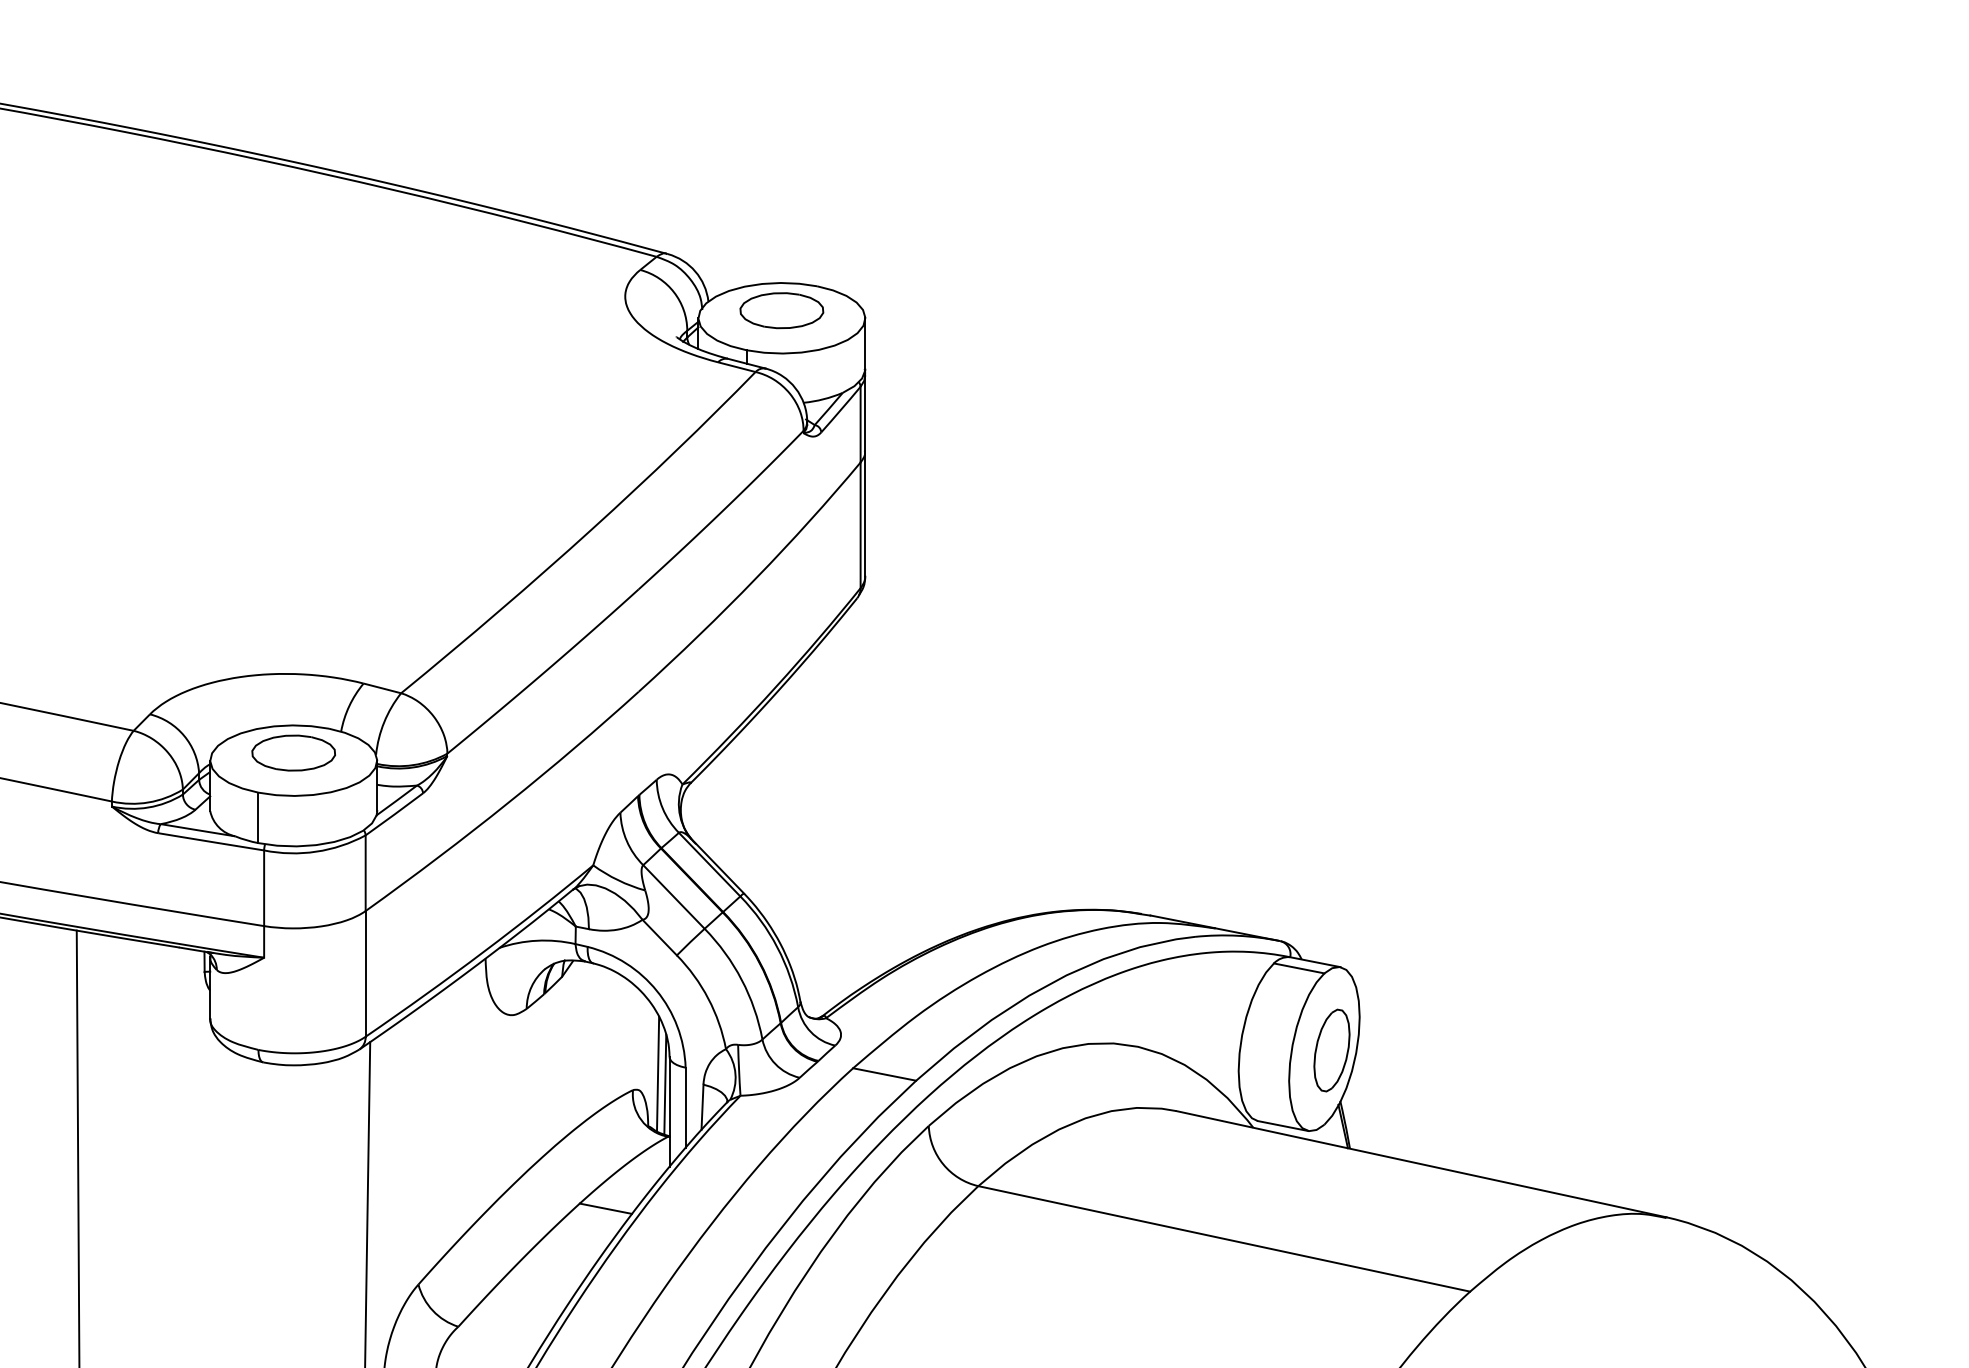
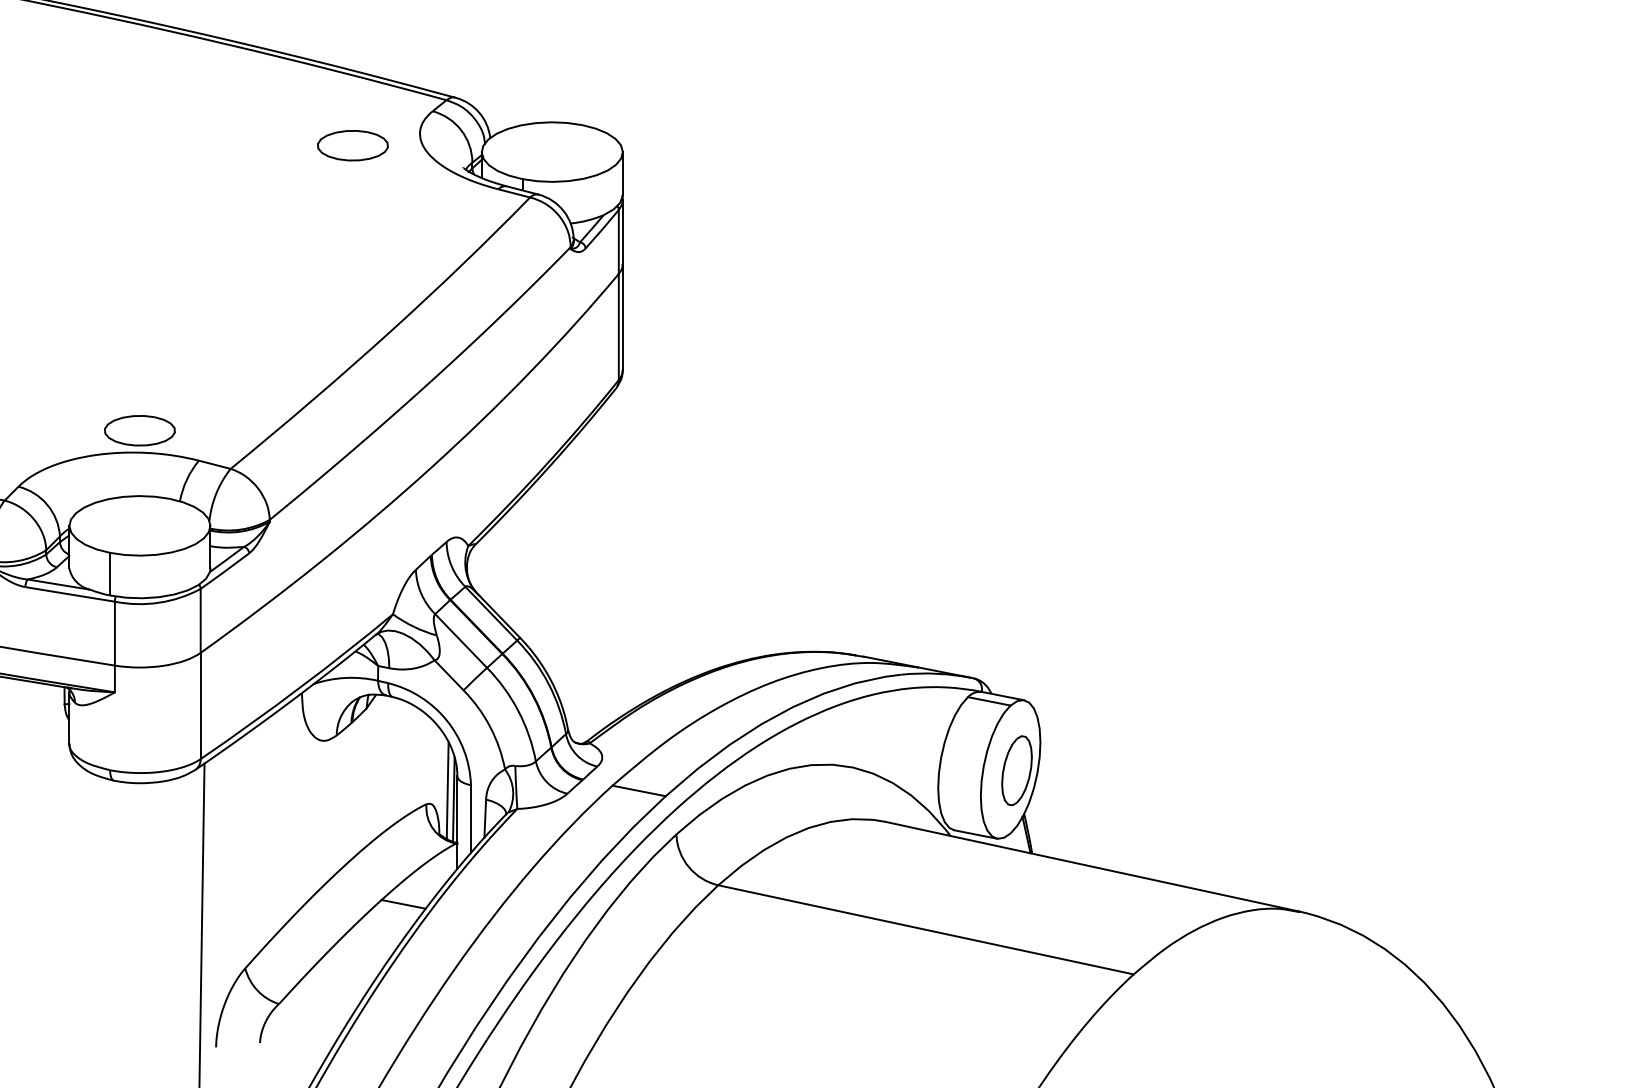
part: (781, 310) -> (352, 145), moved
part: (293, 752) -> (139, 430), moved

